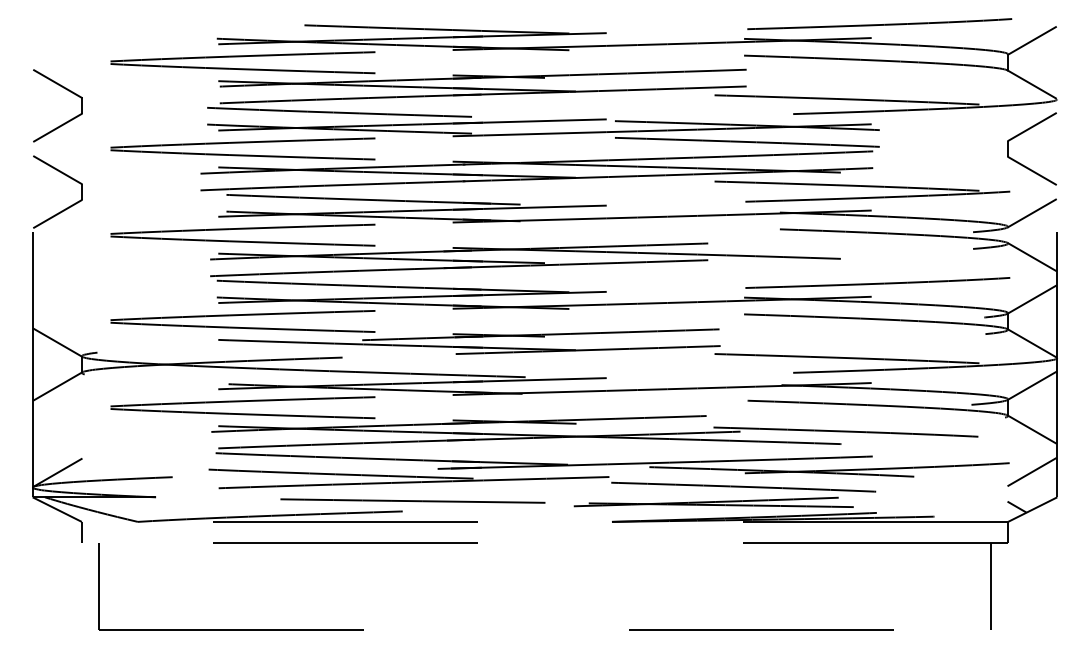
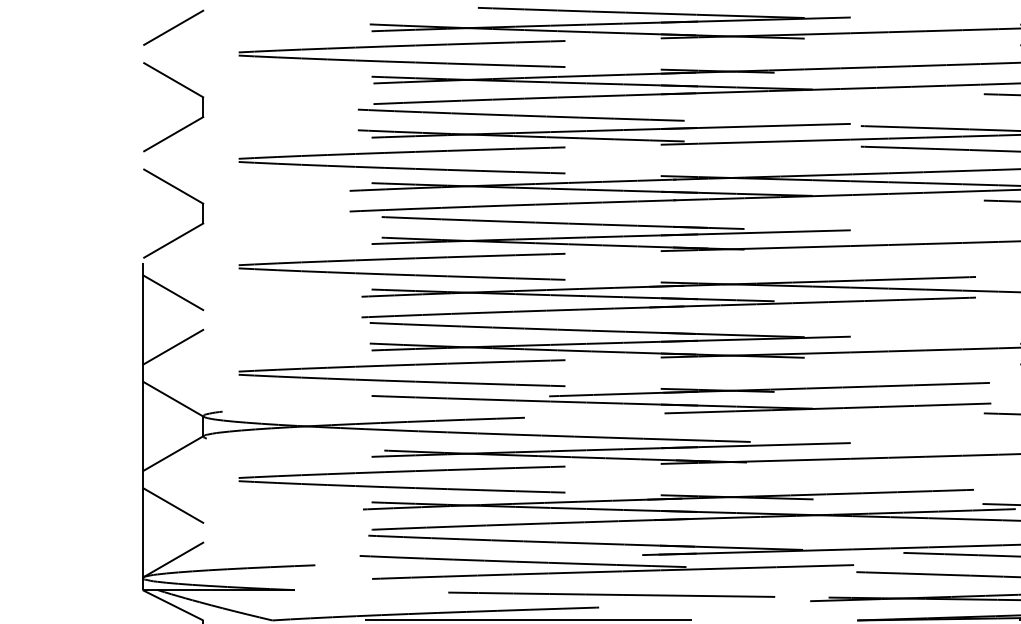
line: (57, 41) -> (173, 27), added
line: (57, 256) -> (173, 293), added
line: (57, 300) -> (173, 347), added
line: (57, 428) -> (173, 505), added

